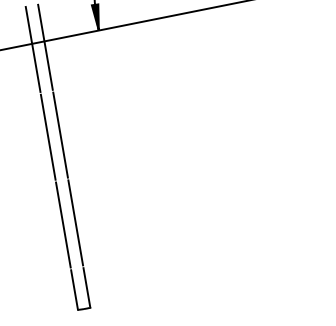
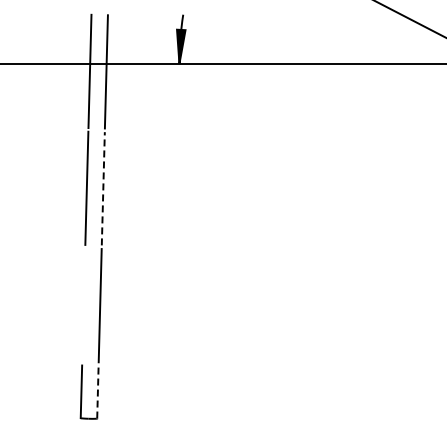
line: (60, 134) -> (103, 188), solid -> dashed
line: (63, 224) -> (83, 304), removed
line: (86, 287) -> (97, 391), solid -> dashed

